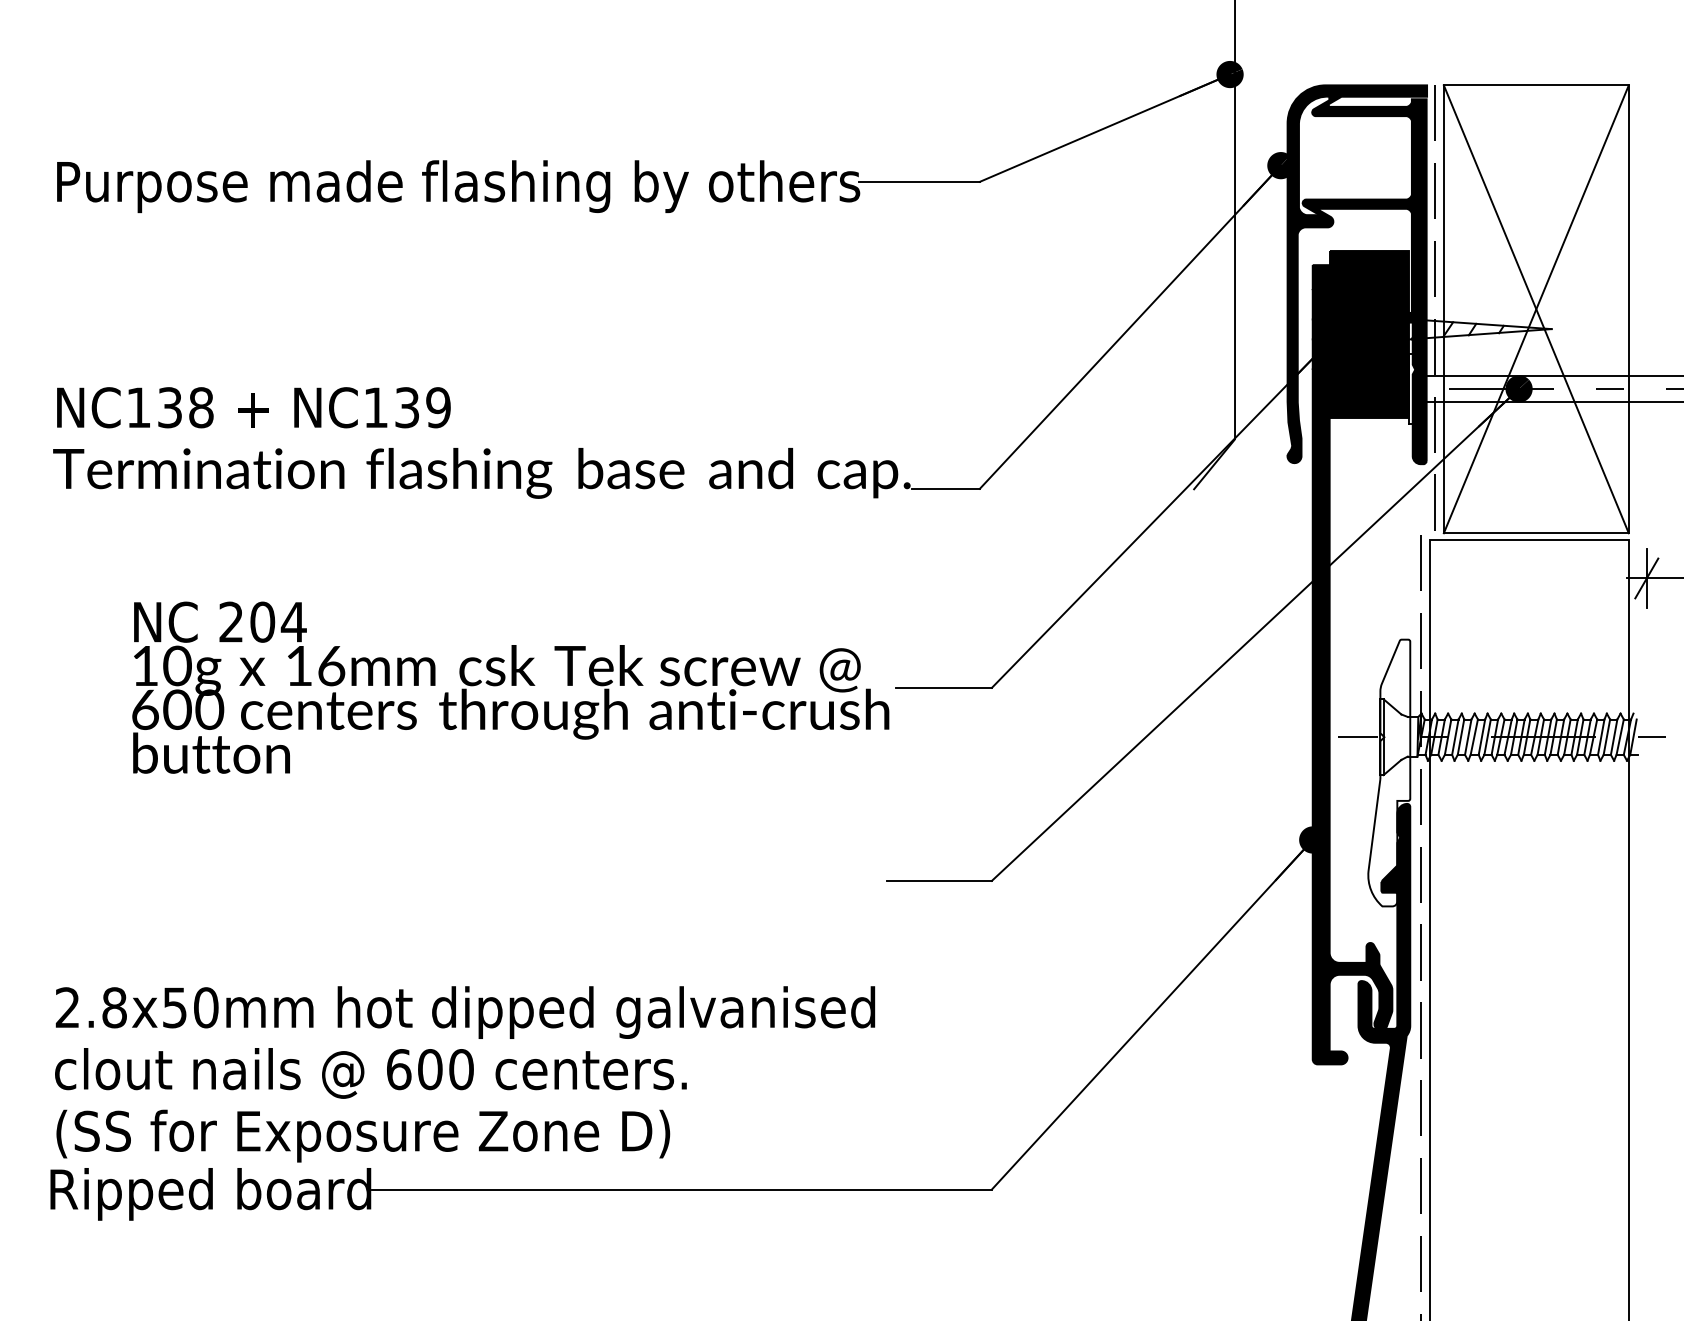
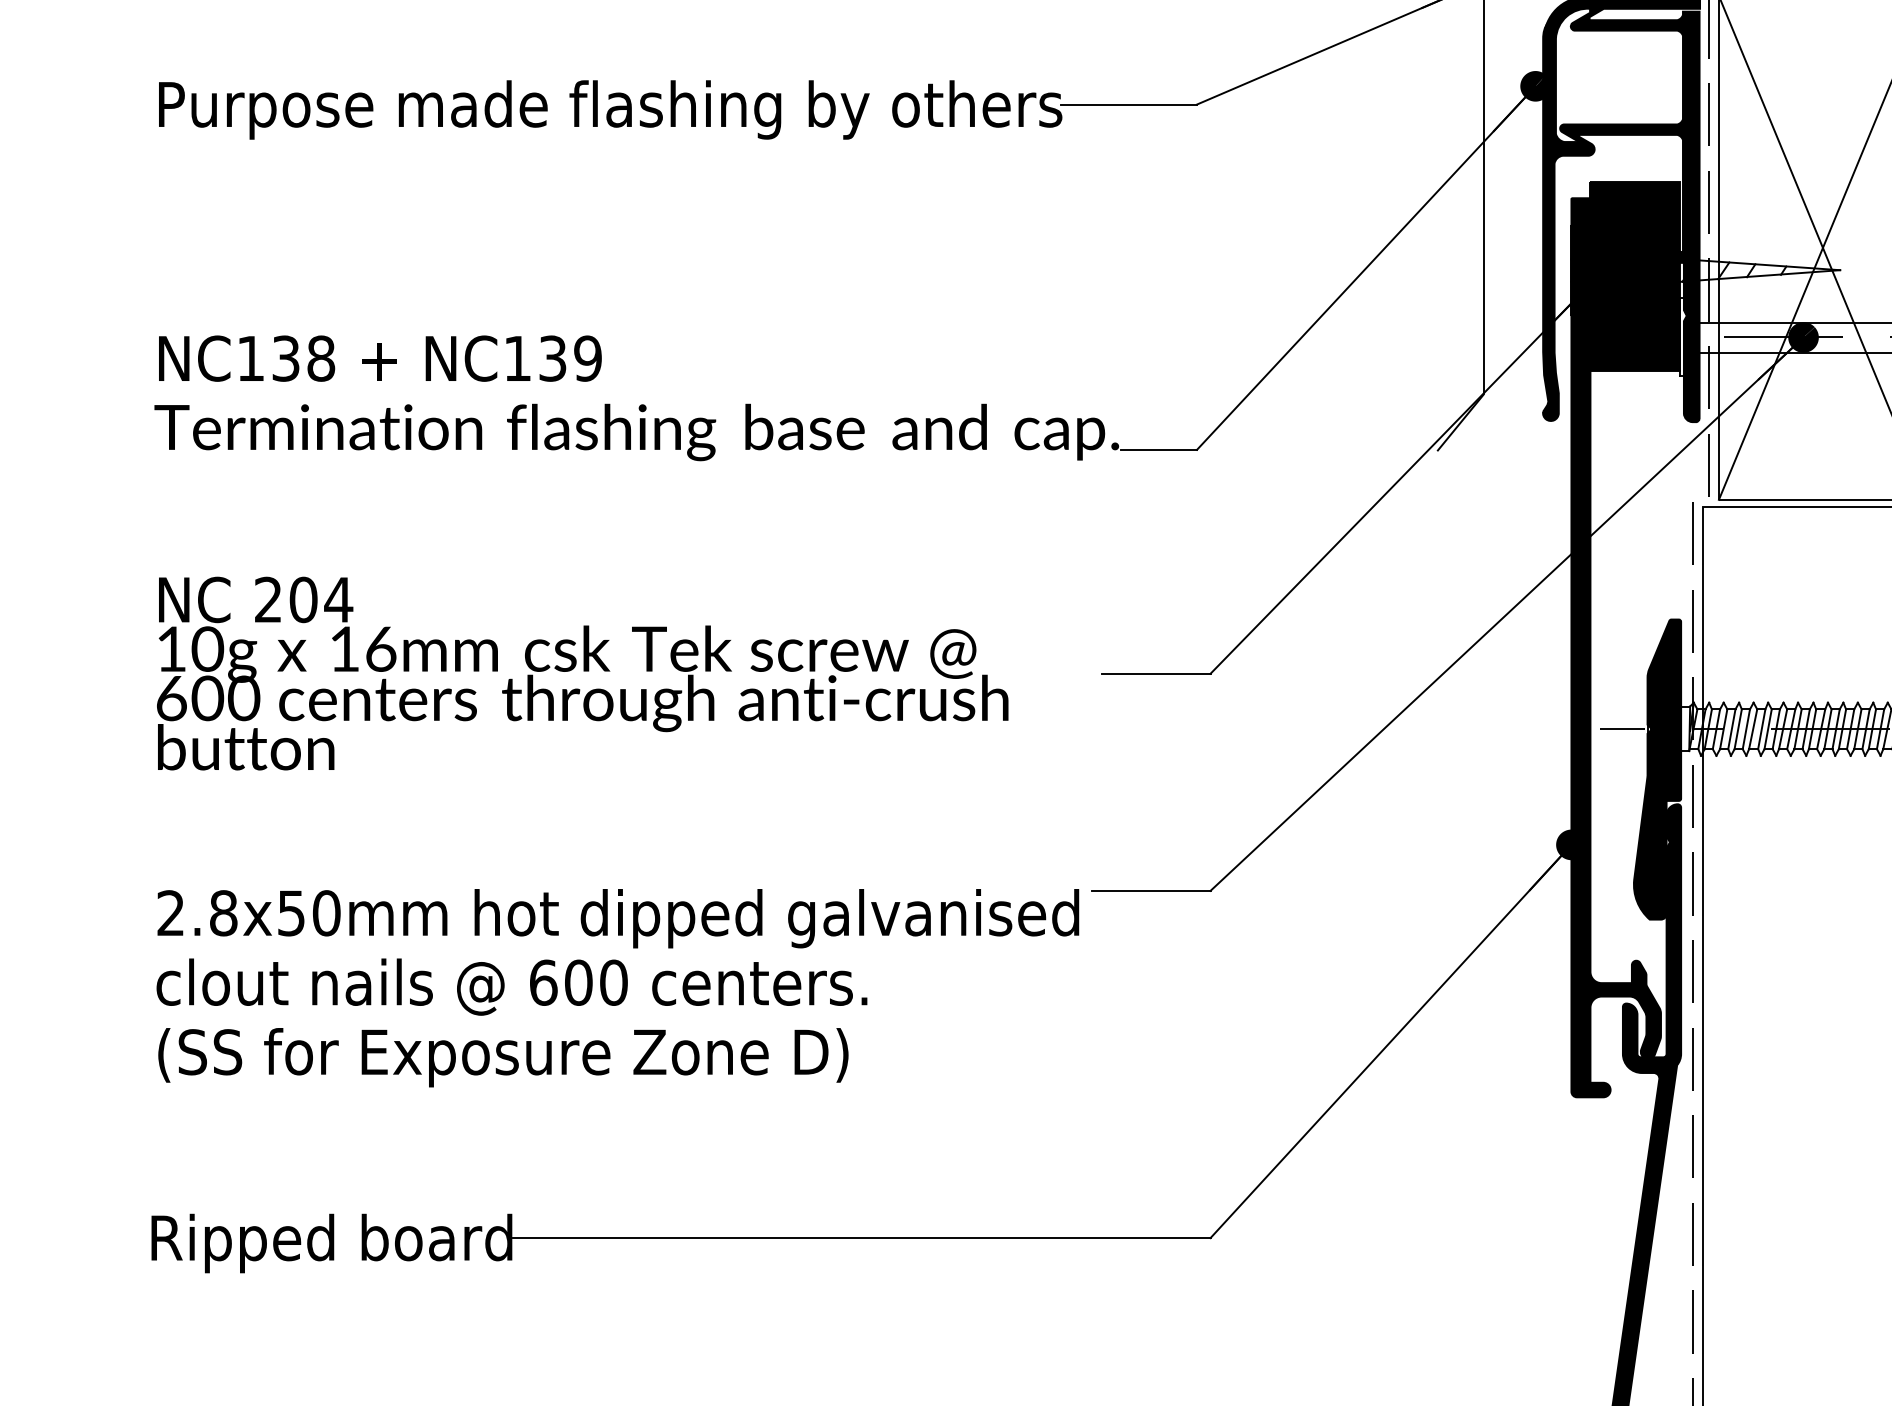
text: (510, 687) -> (582, 673), moved
fill: (1389, 772) -> (1657, 768), added
text: (465, 1074) -> (618, 988), moved

